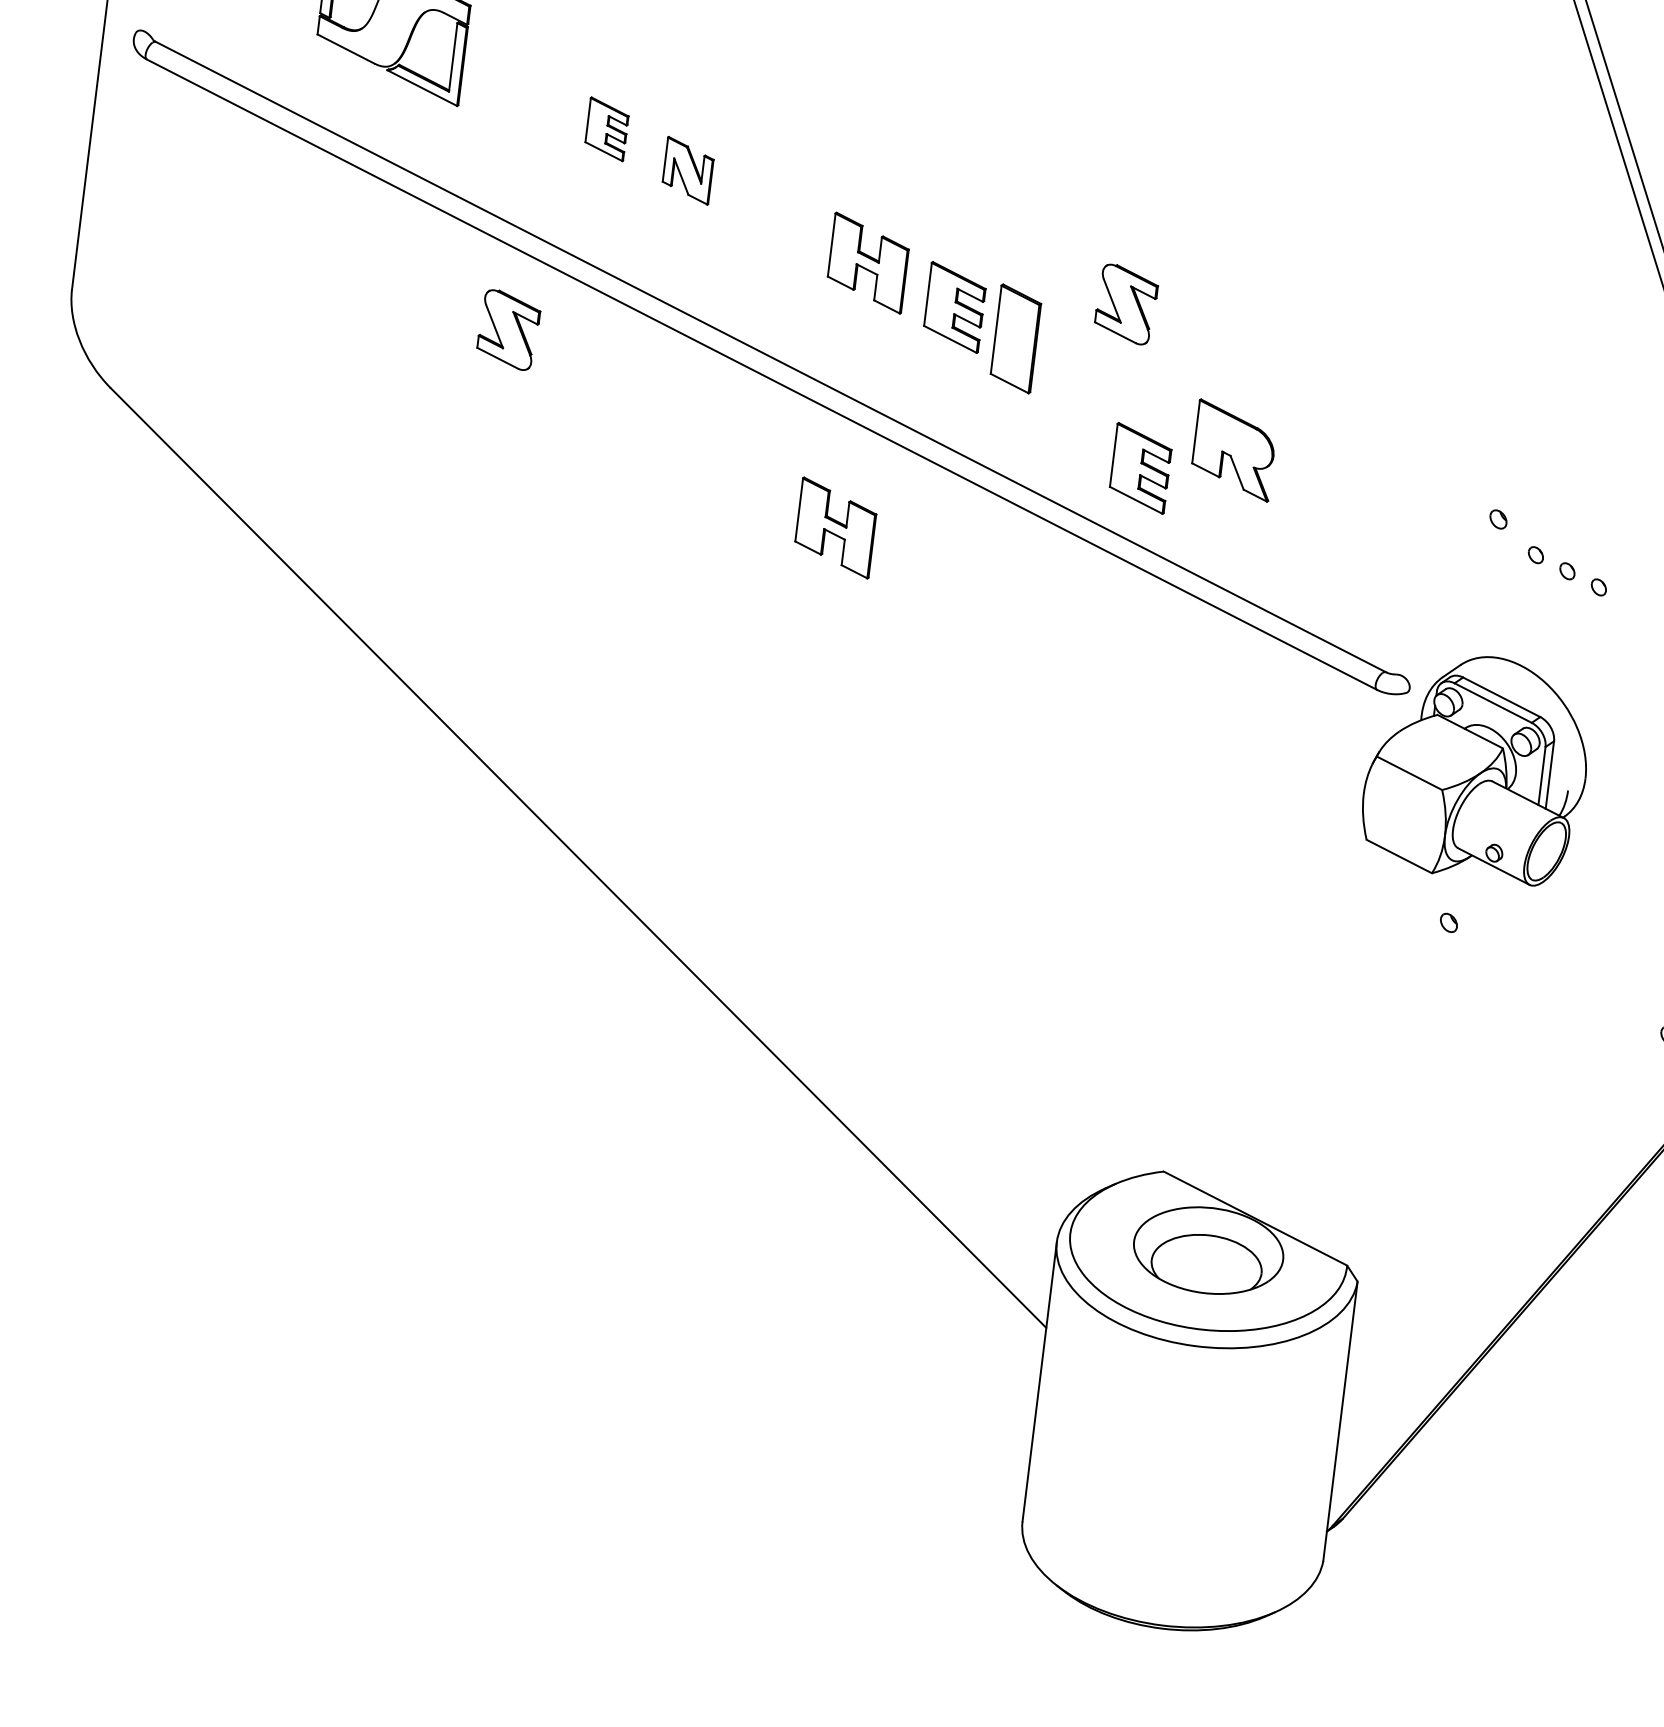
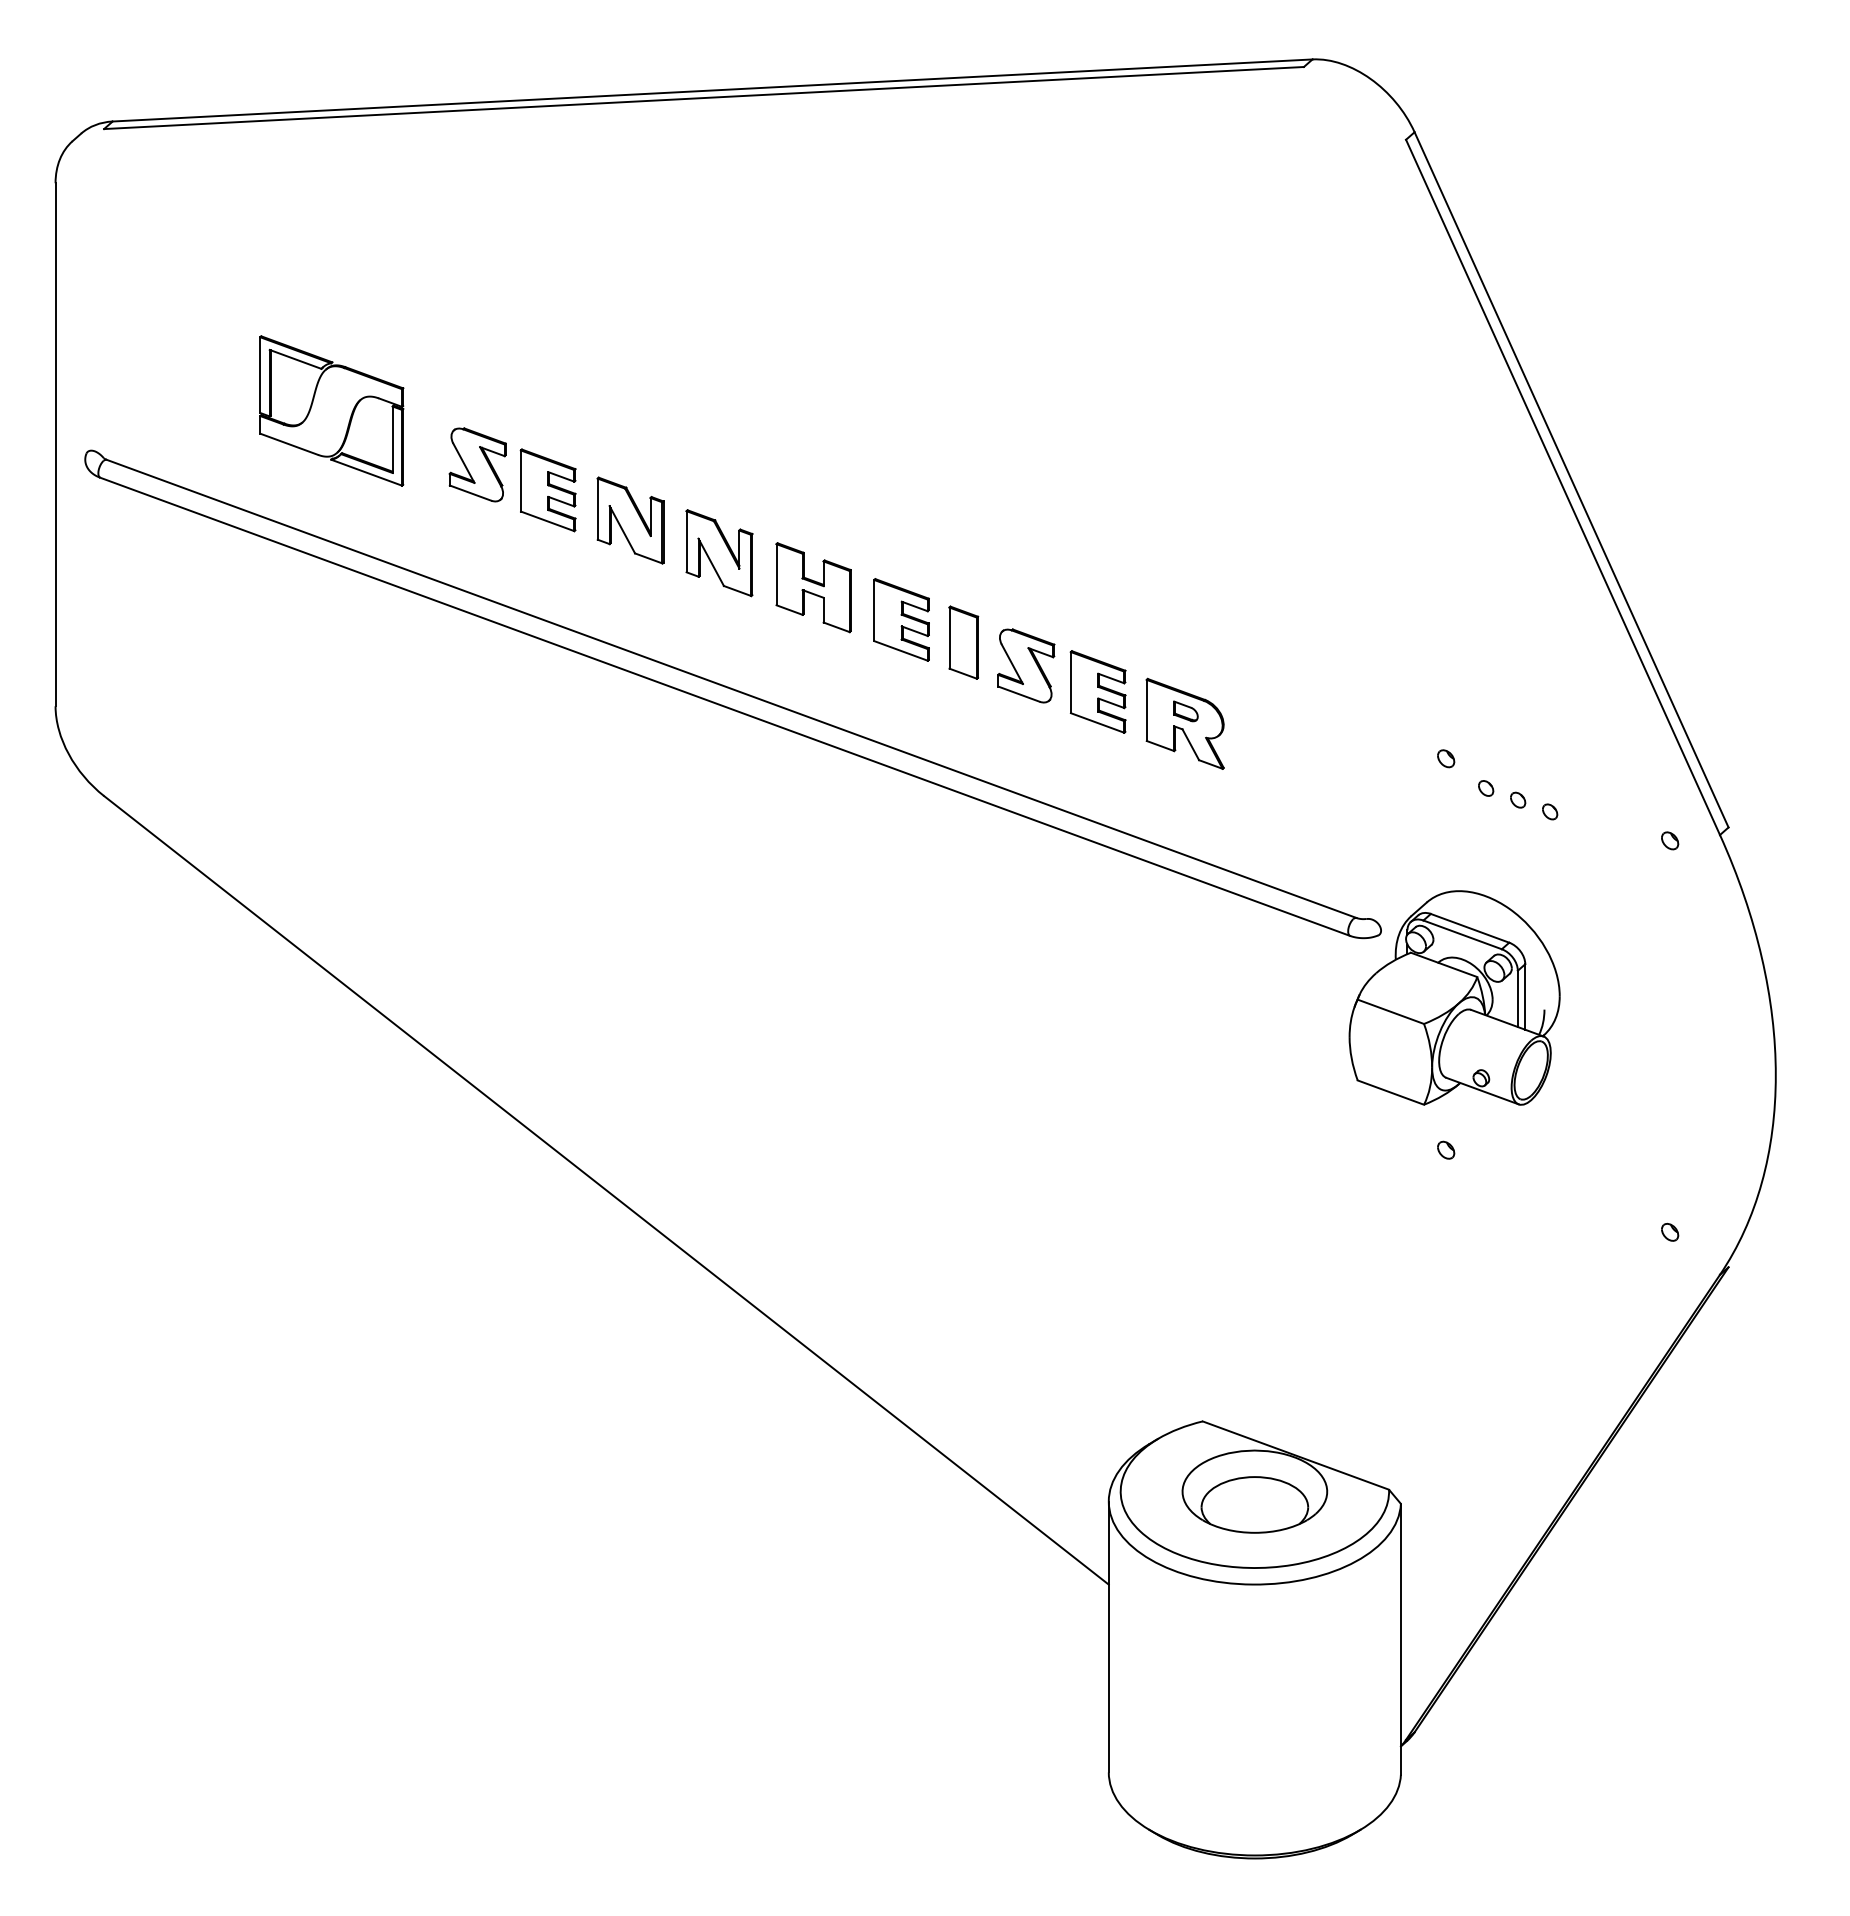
part: (606, 129) -> (547, 490), size x1.43
part: (688, 170) -> (630, 520), size x1.43
part: (775, 216) -> (719, 553), added
part: (1126, 304) -> (1026, 665), moved
part: (508, 329) -> (477, 464), moved
part: (1015, 338) -> (963, 642), size x0.71
part: (1235, 437) -> (1185, 711), added
part: (1140, 467) -> (1097, 691), moved
part: (835, 527) -> (813, 844), removed

